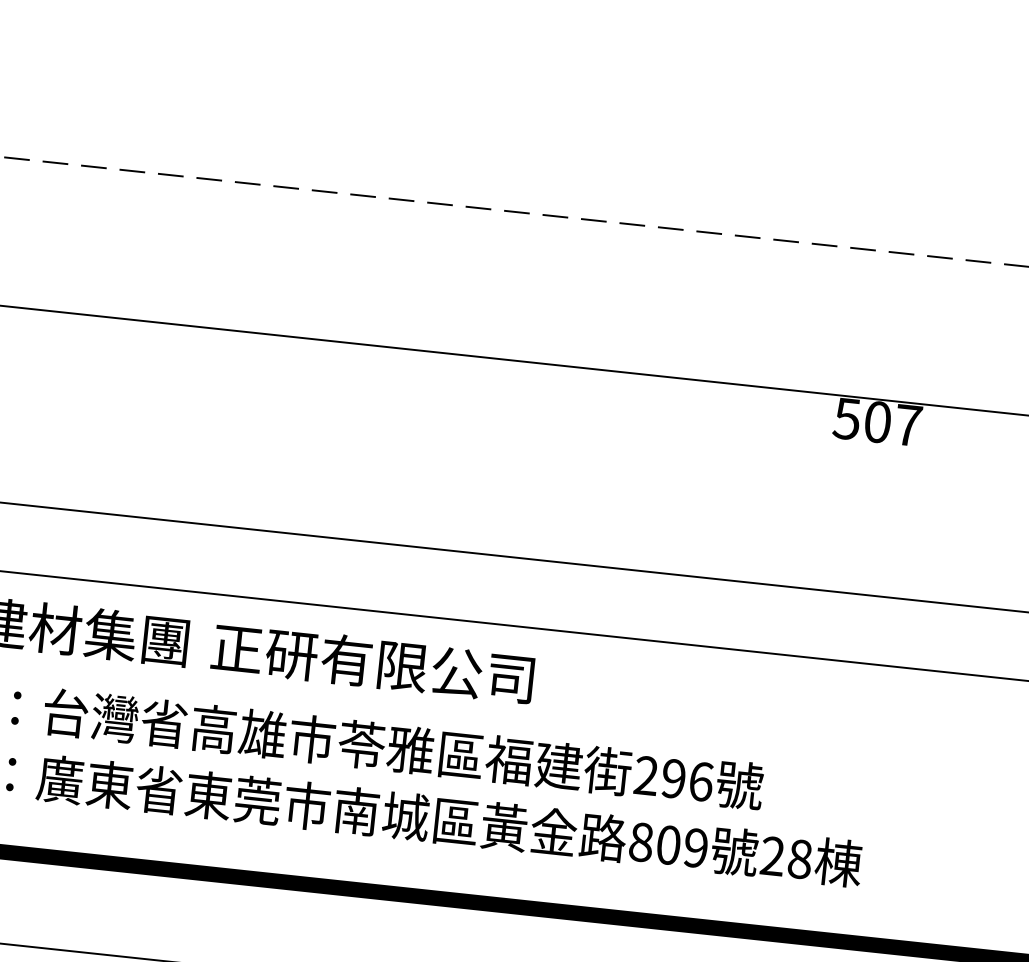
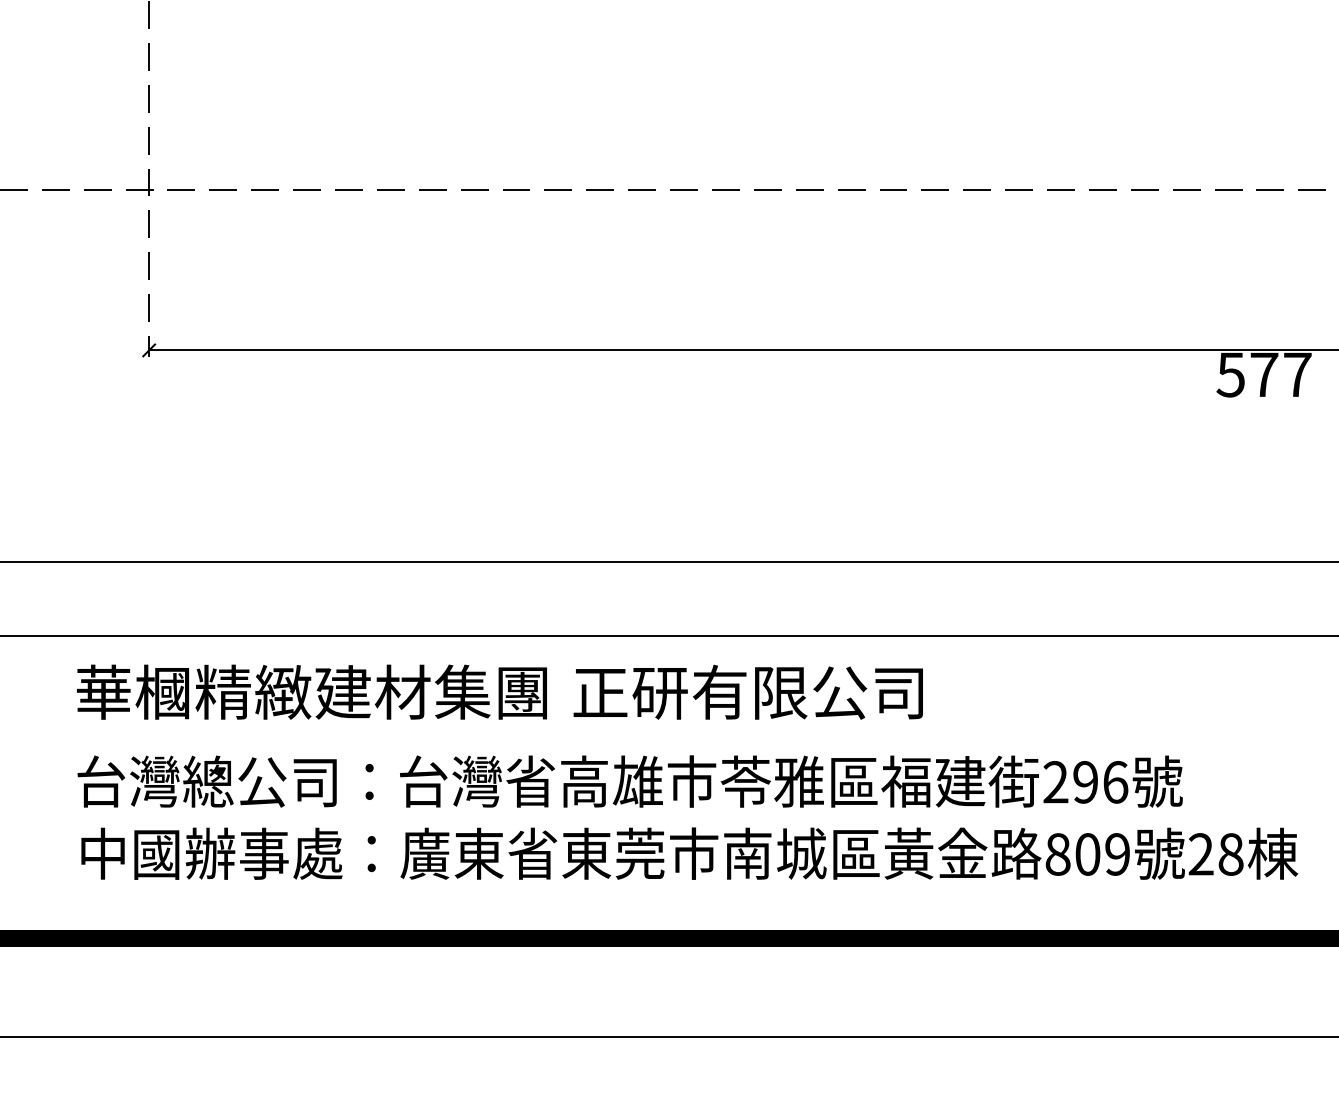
text: (877, 421) -> (1264, 374), 507 -> 577

